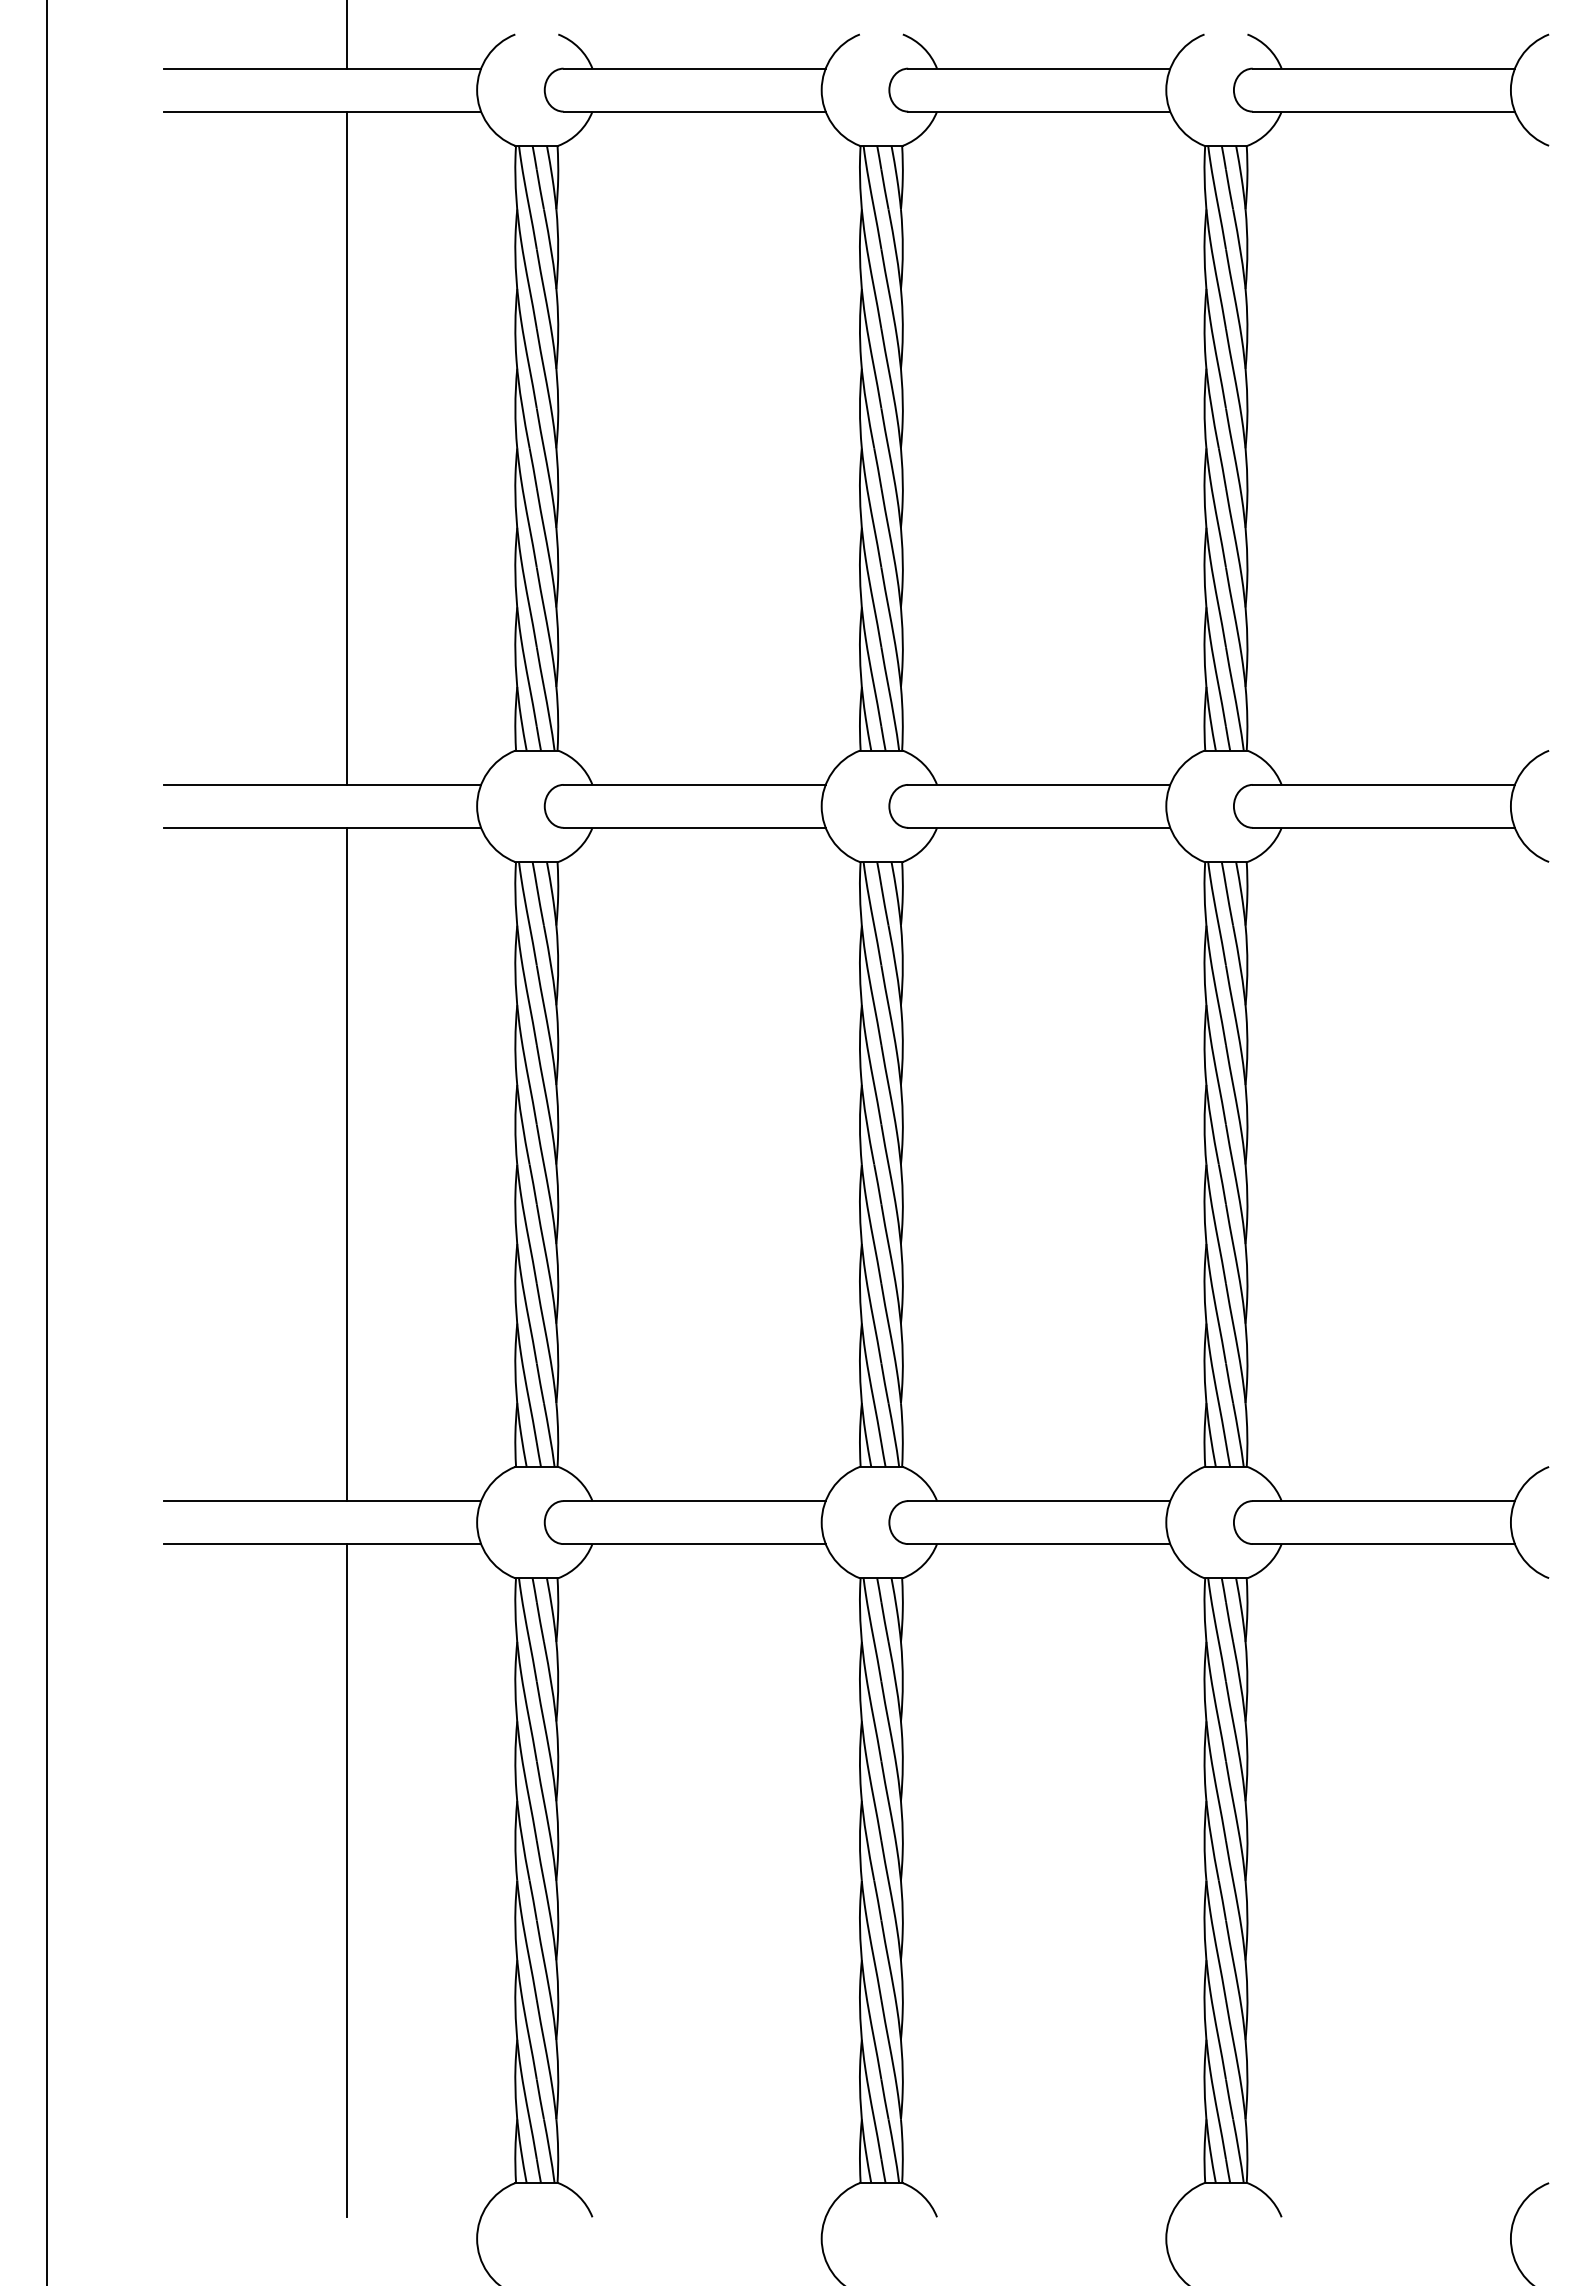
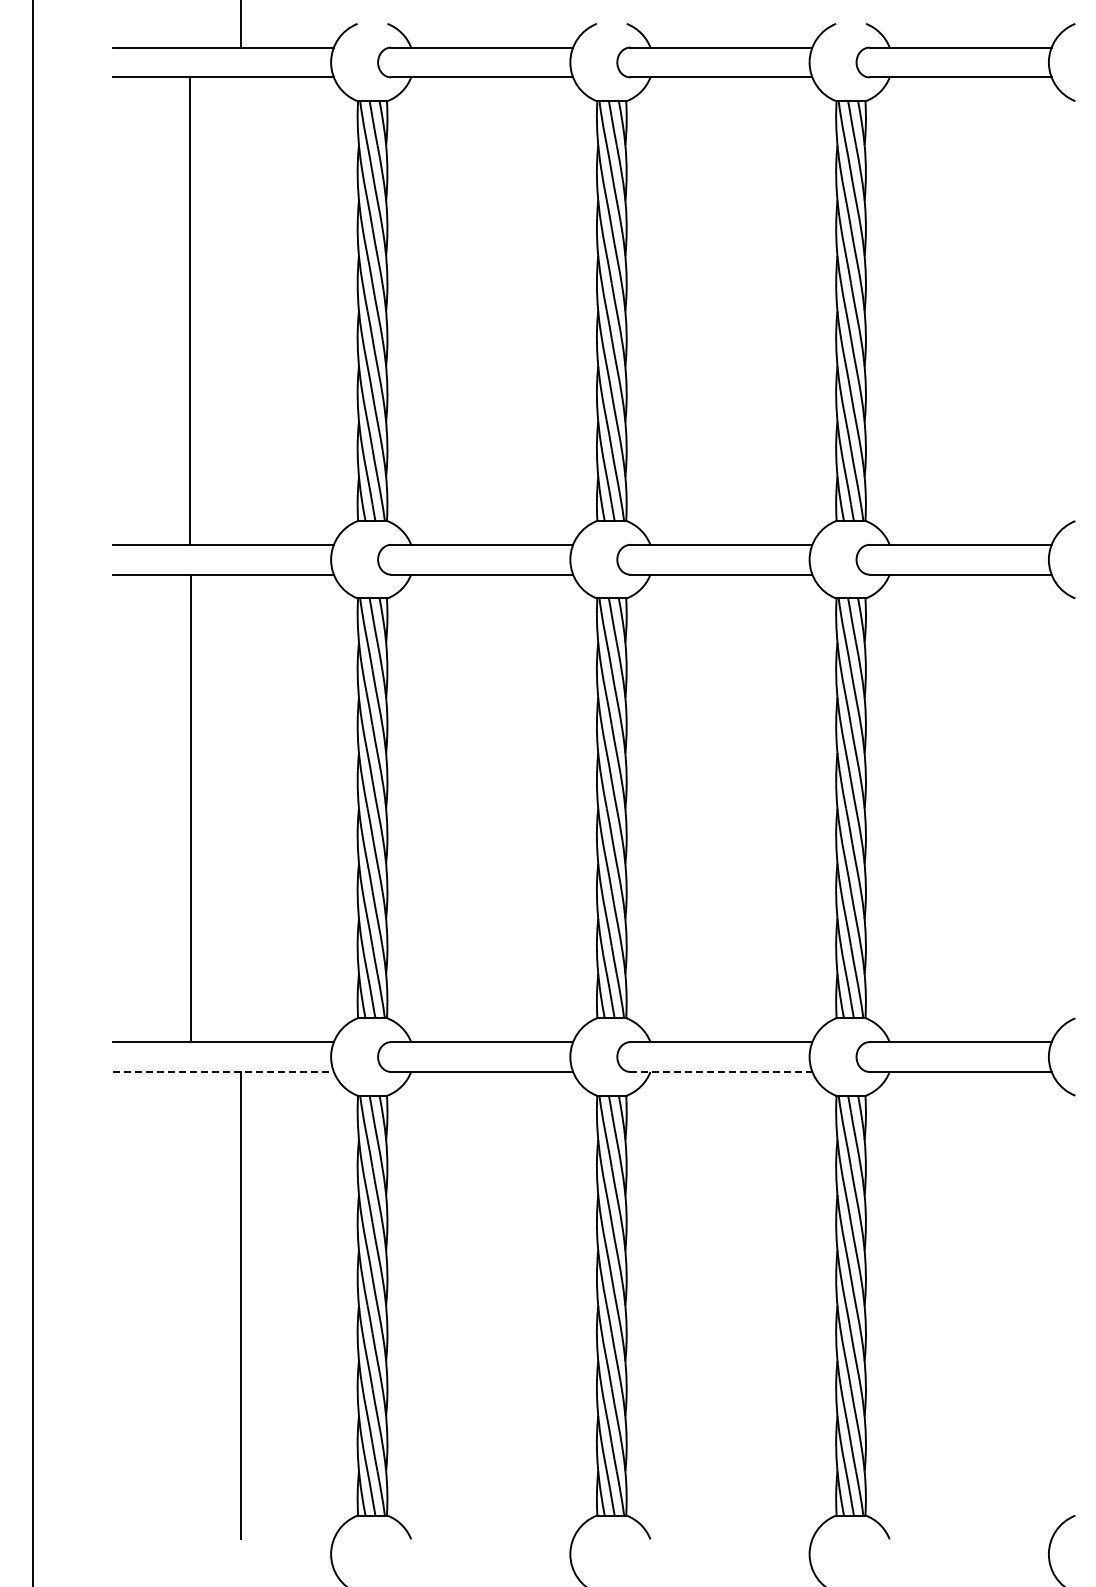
line: (346, 447) -> (189, 310), moved
line: (346, 1164) -> (190, 808), moved
line: (323, 1543) -> (224, 1071), solid -> dashed
line: (1039, 1543) -> (721, 1071), solid -> dashed

